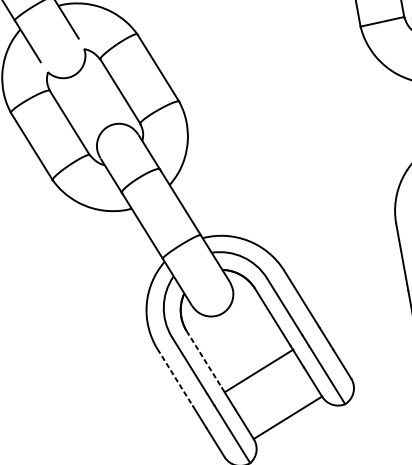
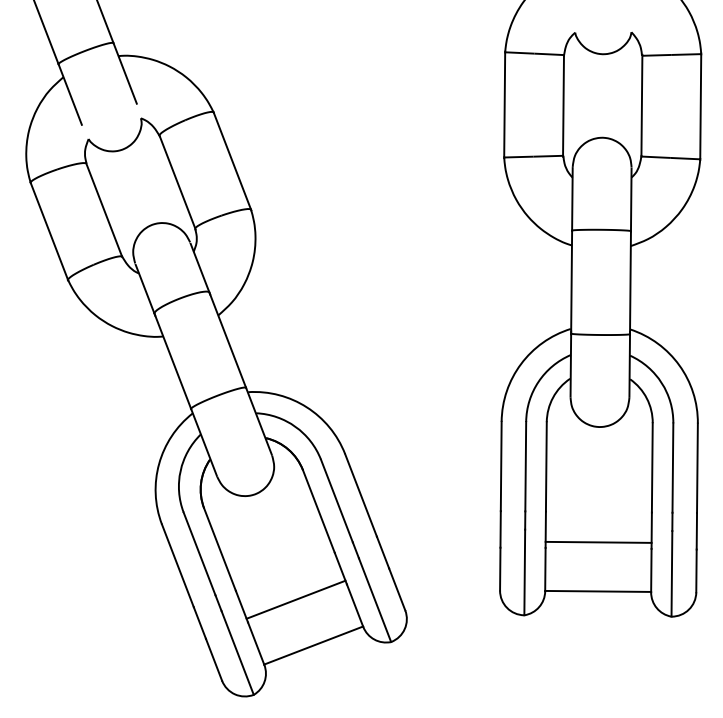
line: (204, 360) -> (220, 550), dashed -> solid
line: (258, 370) -> (295, 599), moved
line: (175, 378) -> (178, 566), dashed -> solid

